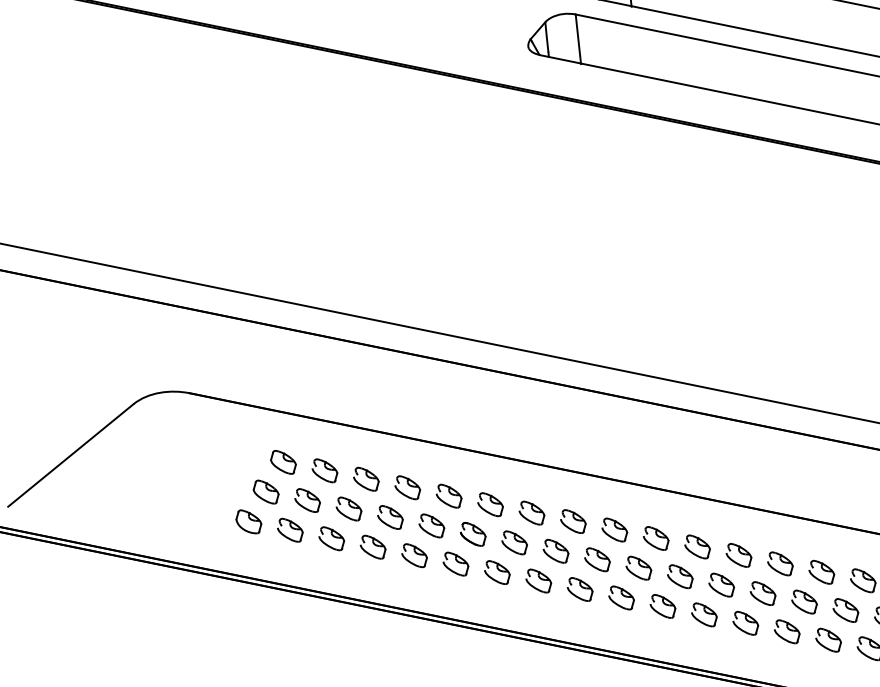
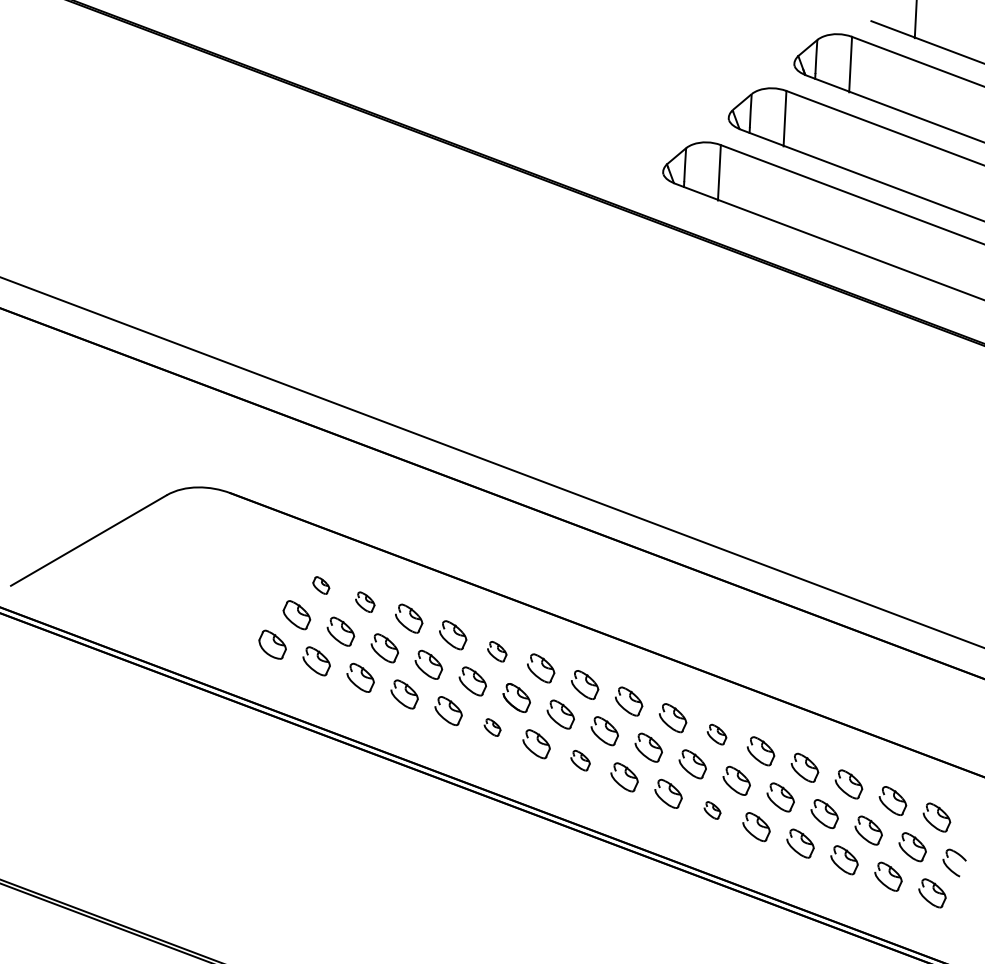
part: (283, 462) -> (321, 585), size x0.6
part: (325, 471) -> (365, 602), size x0.7
part: (449, 495) -> (497, 651), size x0.7
part: (655, 538) -> (716, 734), size x0.7
part: (455, 564) -> (492, 727), size x0.6
part: (538, 580) -> (580, 760), size x0.7
part: (662, 606) -> (712, 810), size x0.6

